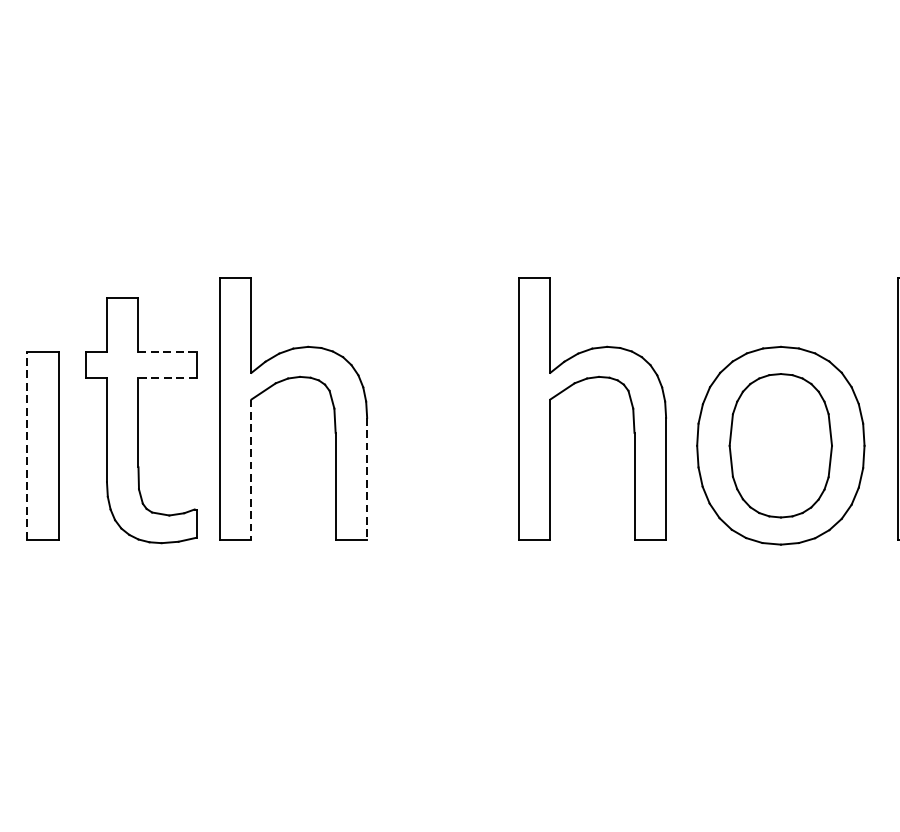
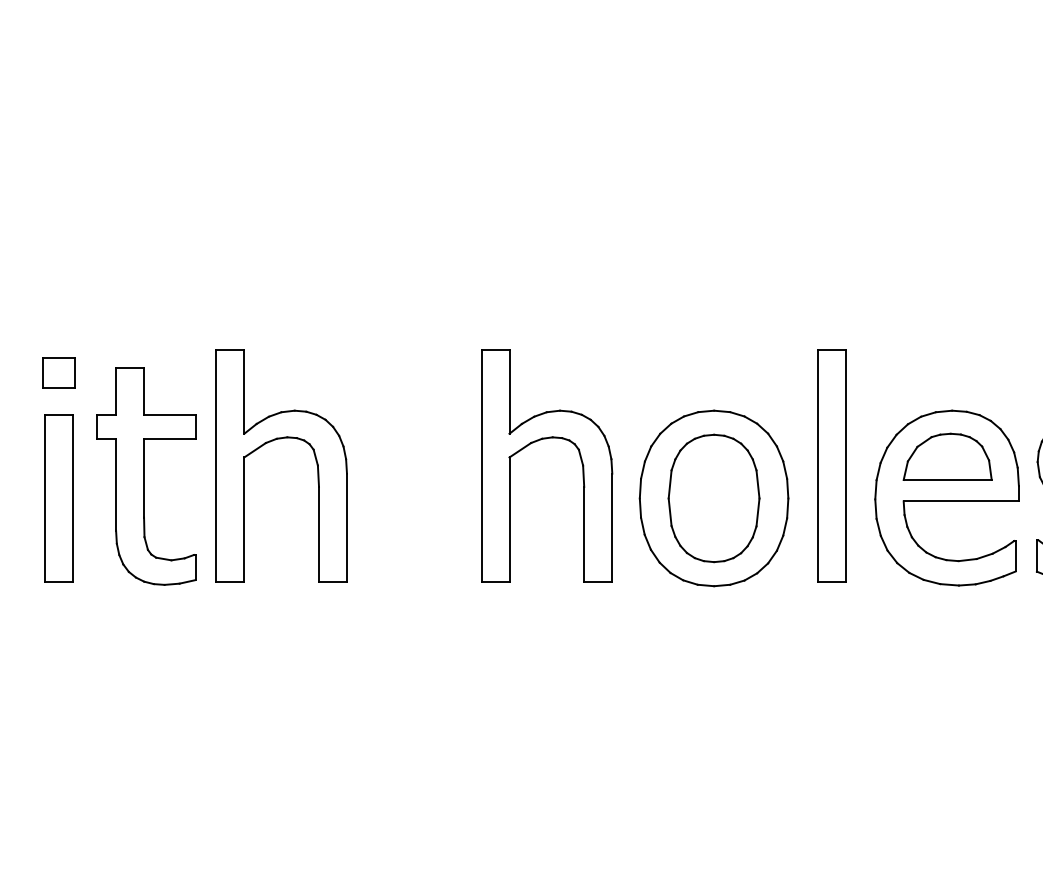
part: (42, 303) -> (58, 372), added
line: (167, 352) -> (169, 415), dashed -> solid
line: (167, 378) -> (169, 438), dashed -> solid
line: (27, 445) -> (45, 498), dashed -> solid
line: (251, 470) -> (244, 520), dashed -> solid
line: (366, 479) -> (346, 528), dashed -> solid

